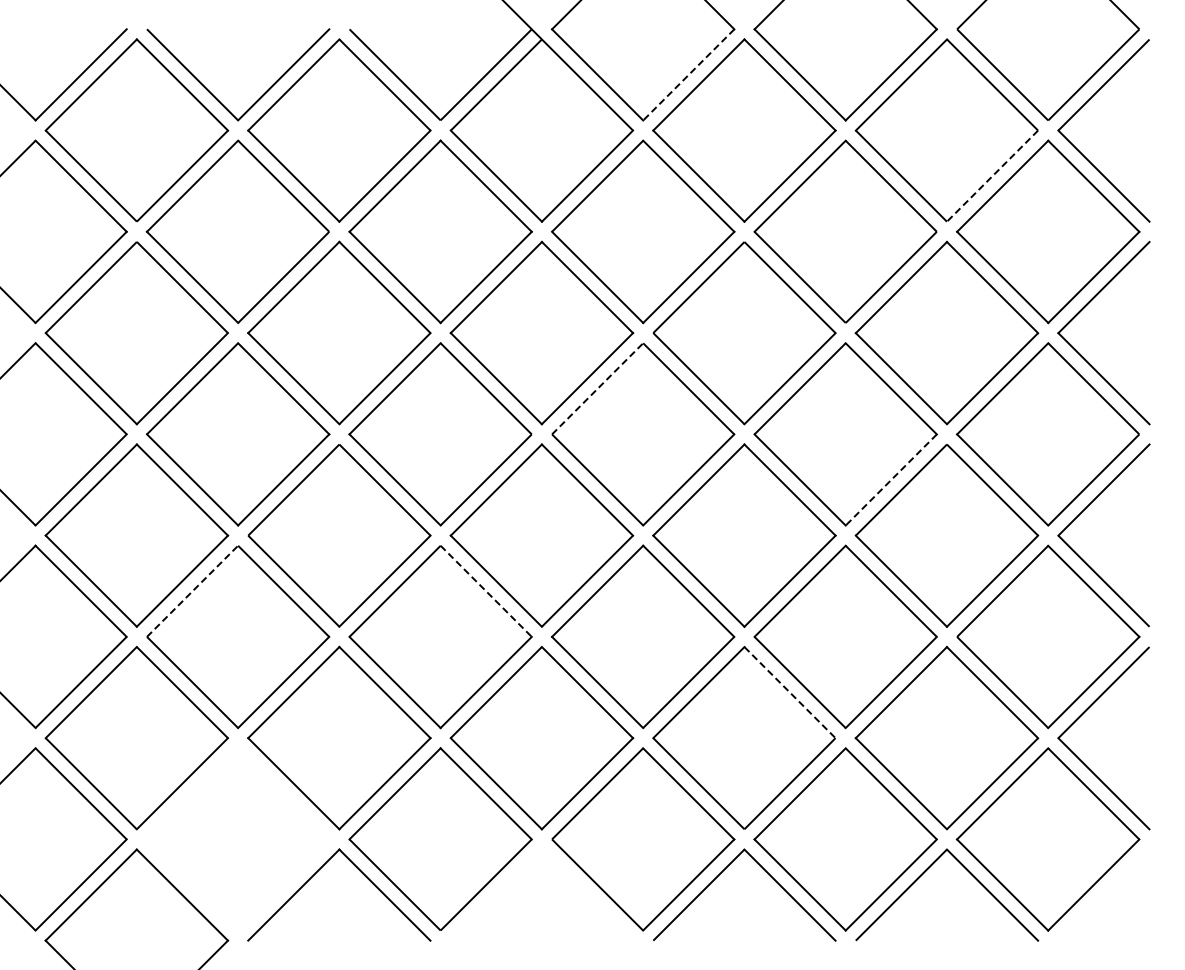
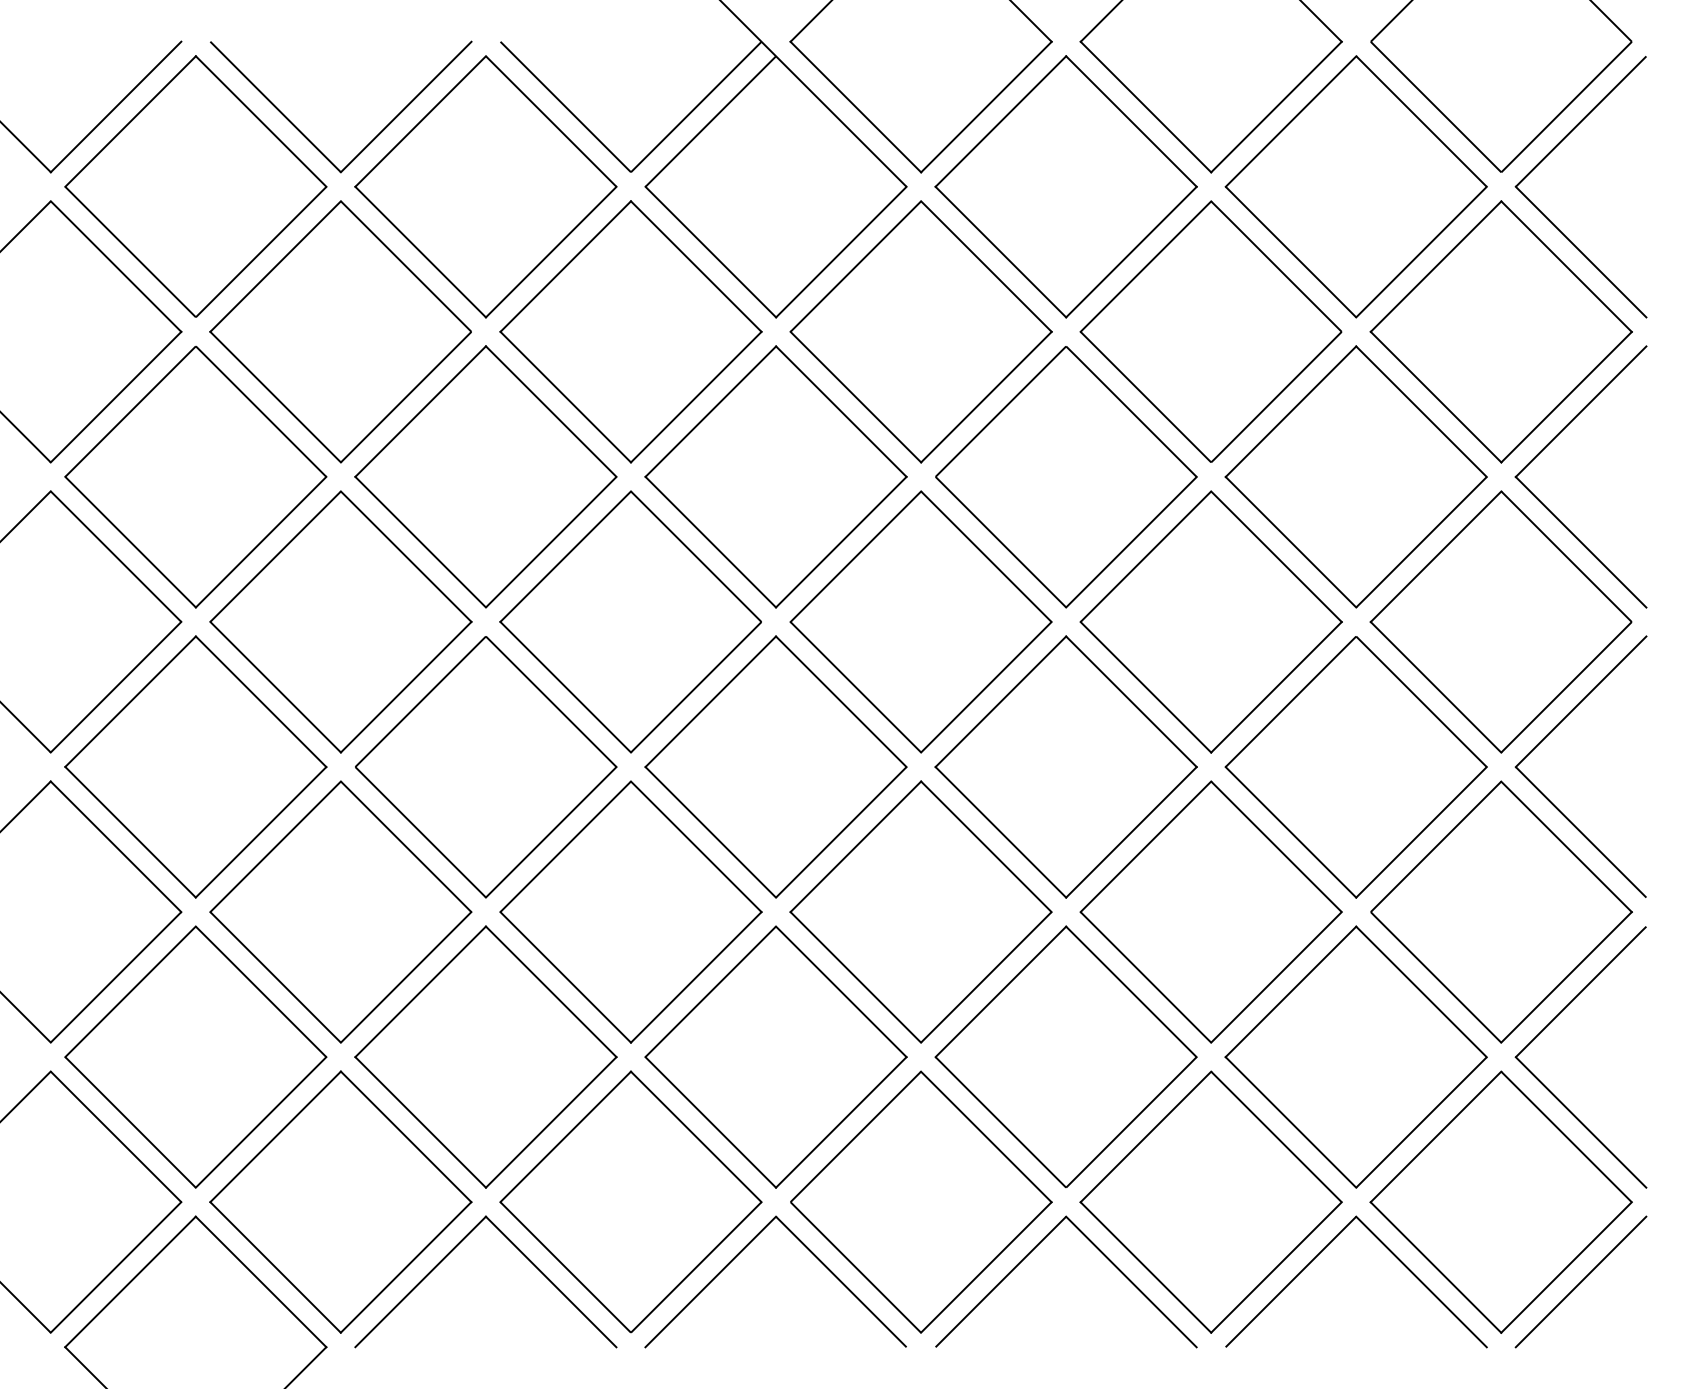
line: (688, 75) -> (986, 107), dashed -> solid
line: (992, 176) -> (1421, 252), dashed -> solid
line: (597, 388) -> (855, 556), dashed -> solid
line: (890, 480) -> (1275, 688), dashed -> solid
line: (192, 590) -> (275, 845), dashed -> solid
line: (486, 591) -> (696, 847), dashed -> solid
line: (790, 692) -> (1132, 991), dashed -> solid
part: (237, 839) -> (339, 1202), added
part: (520, 872) -> (745, 1249), added
line: (1103, 894) -> (1580, 1281), added

